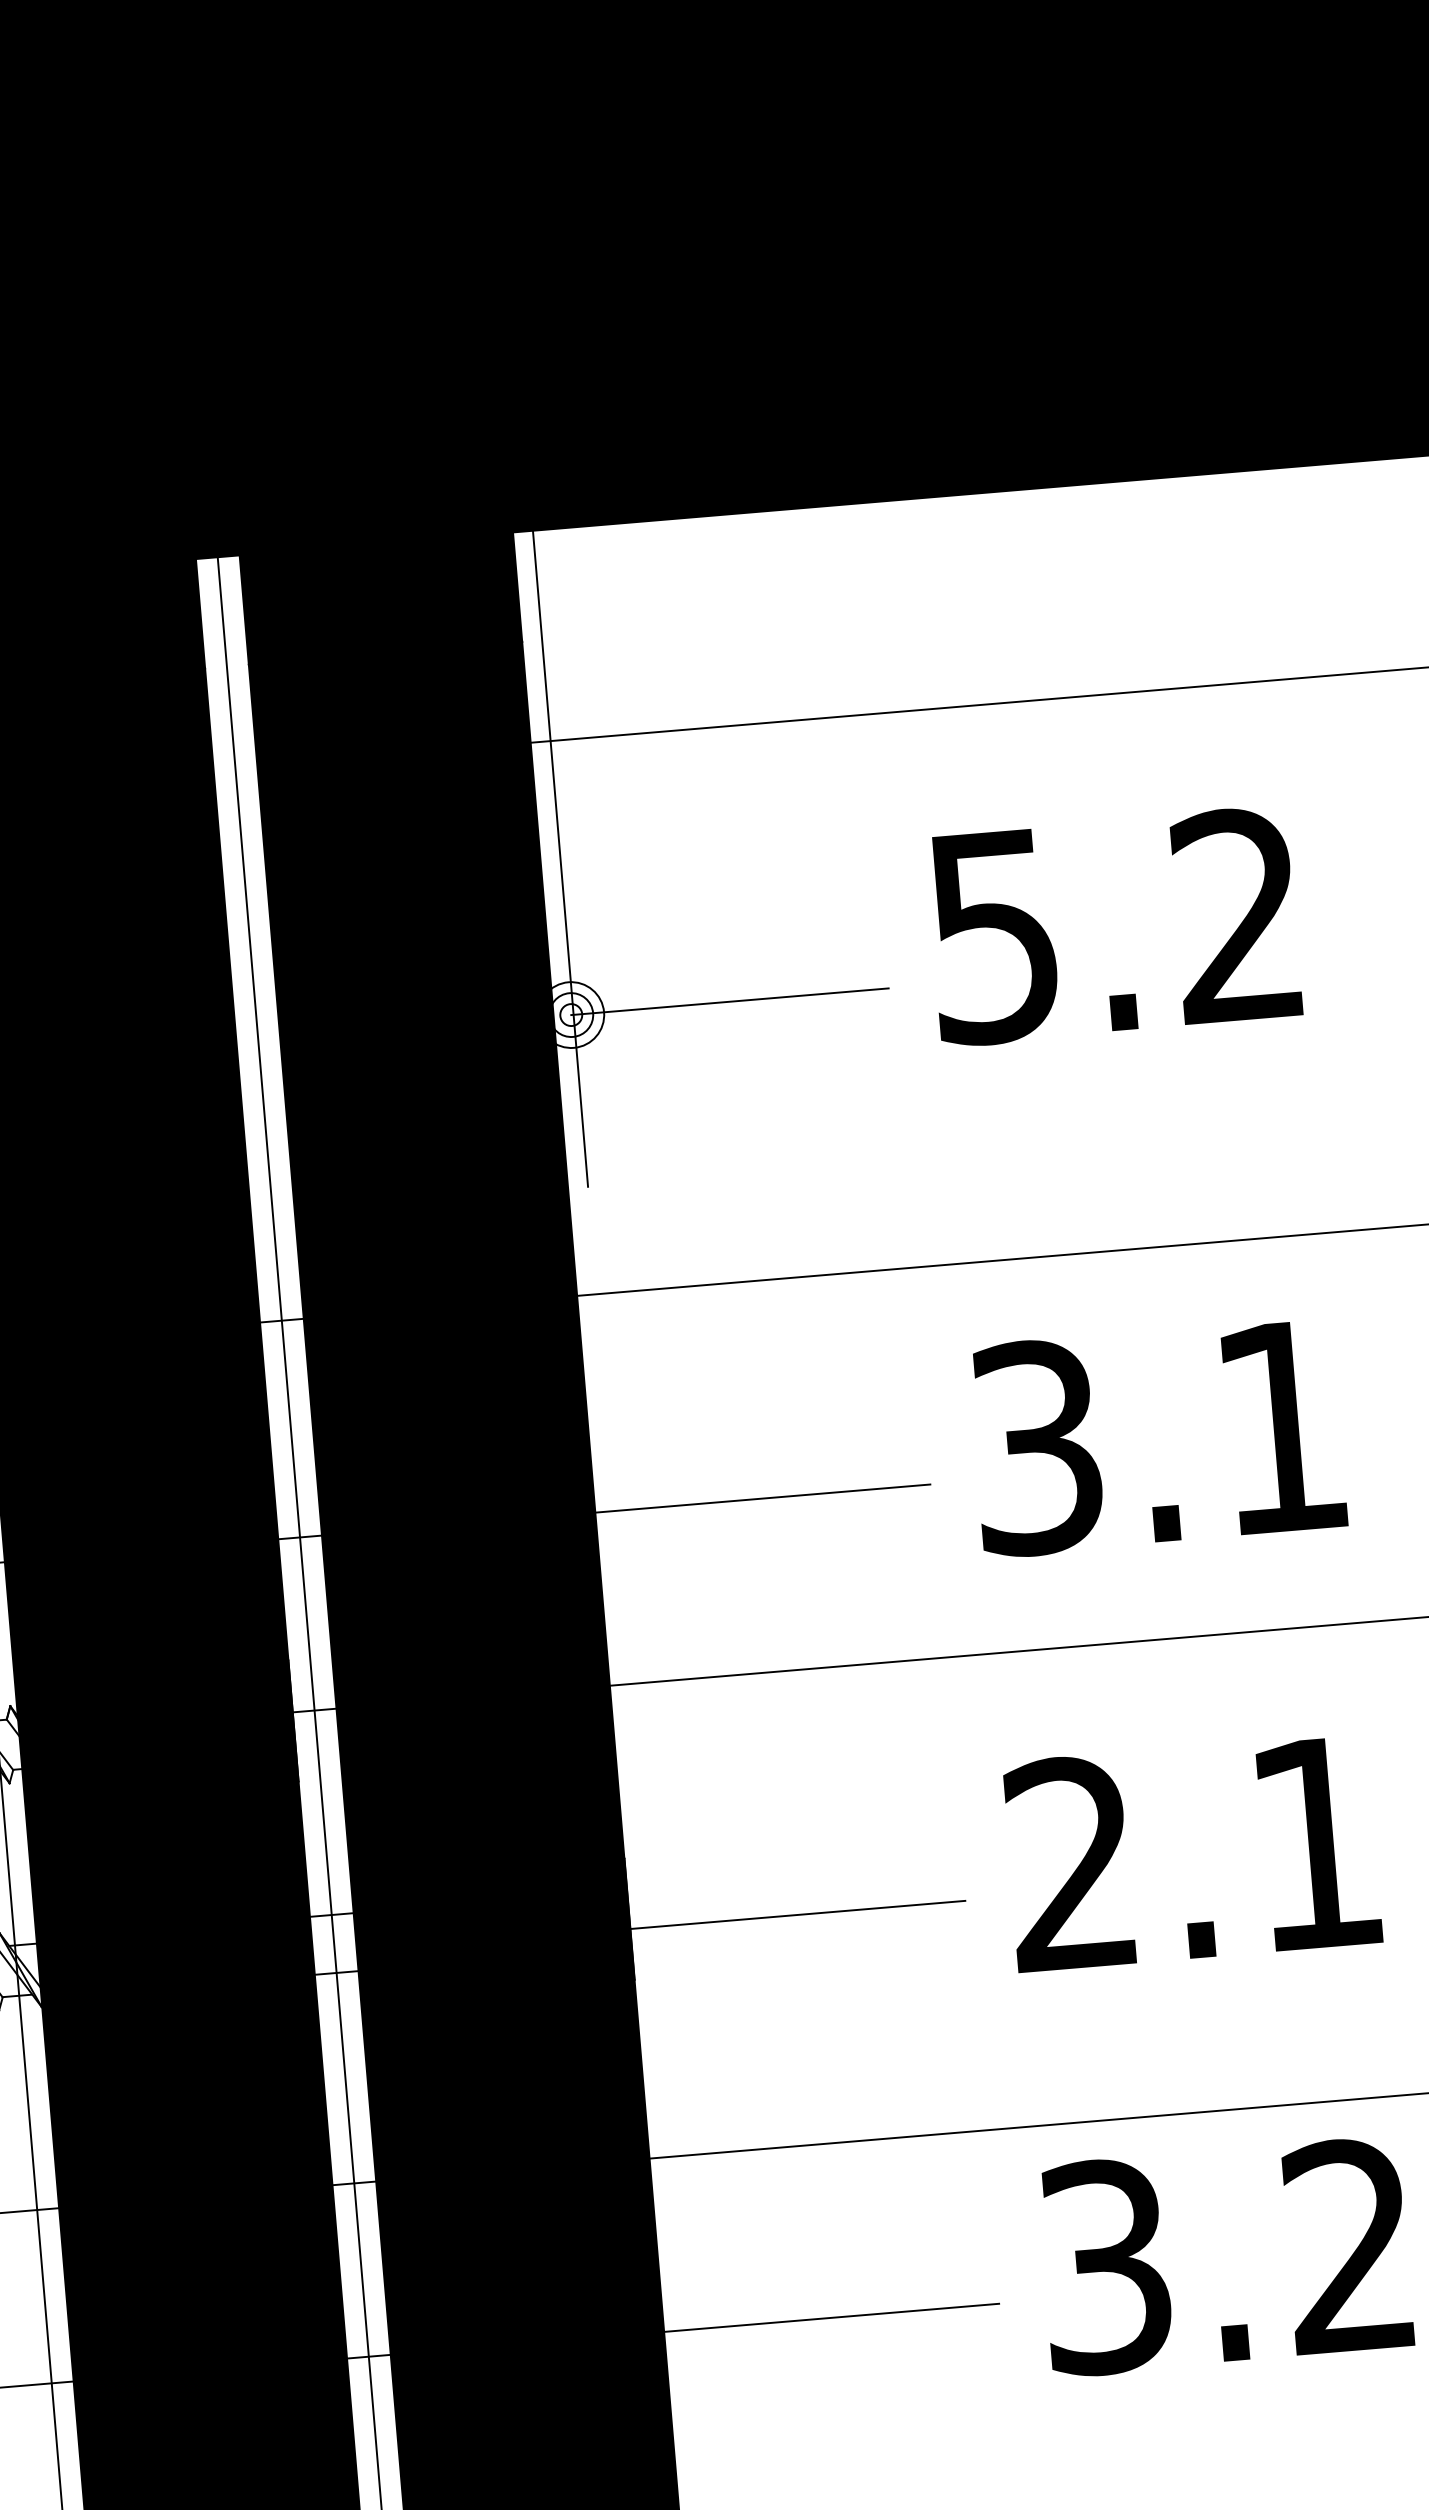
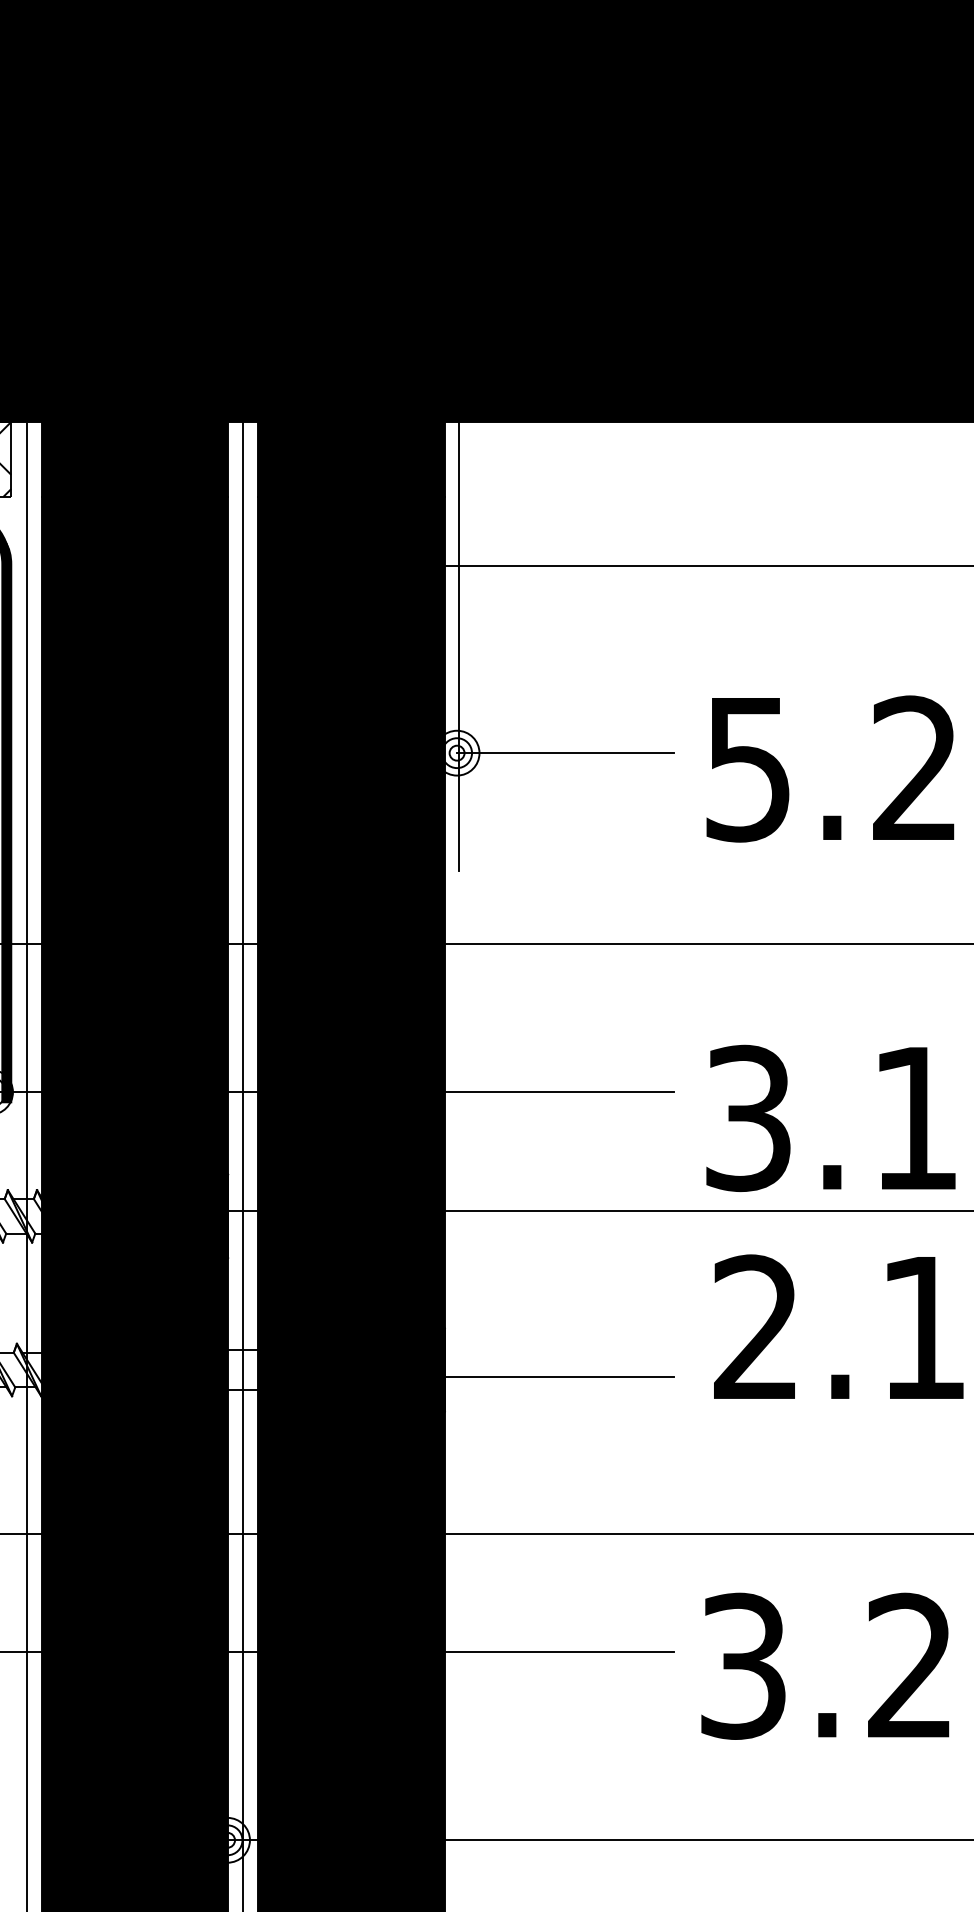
text: (1114, 925) -> (830, 768), moved
text: (1156, 1436) -> (830, 1117), moved
text: (1191, 1852) -> (838, 1326), moved
text: (1225, 2255) -> (825, 1665), moved

